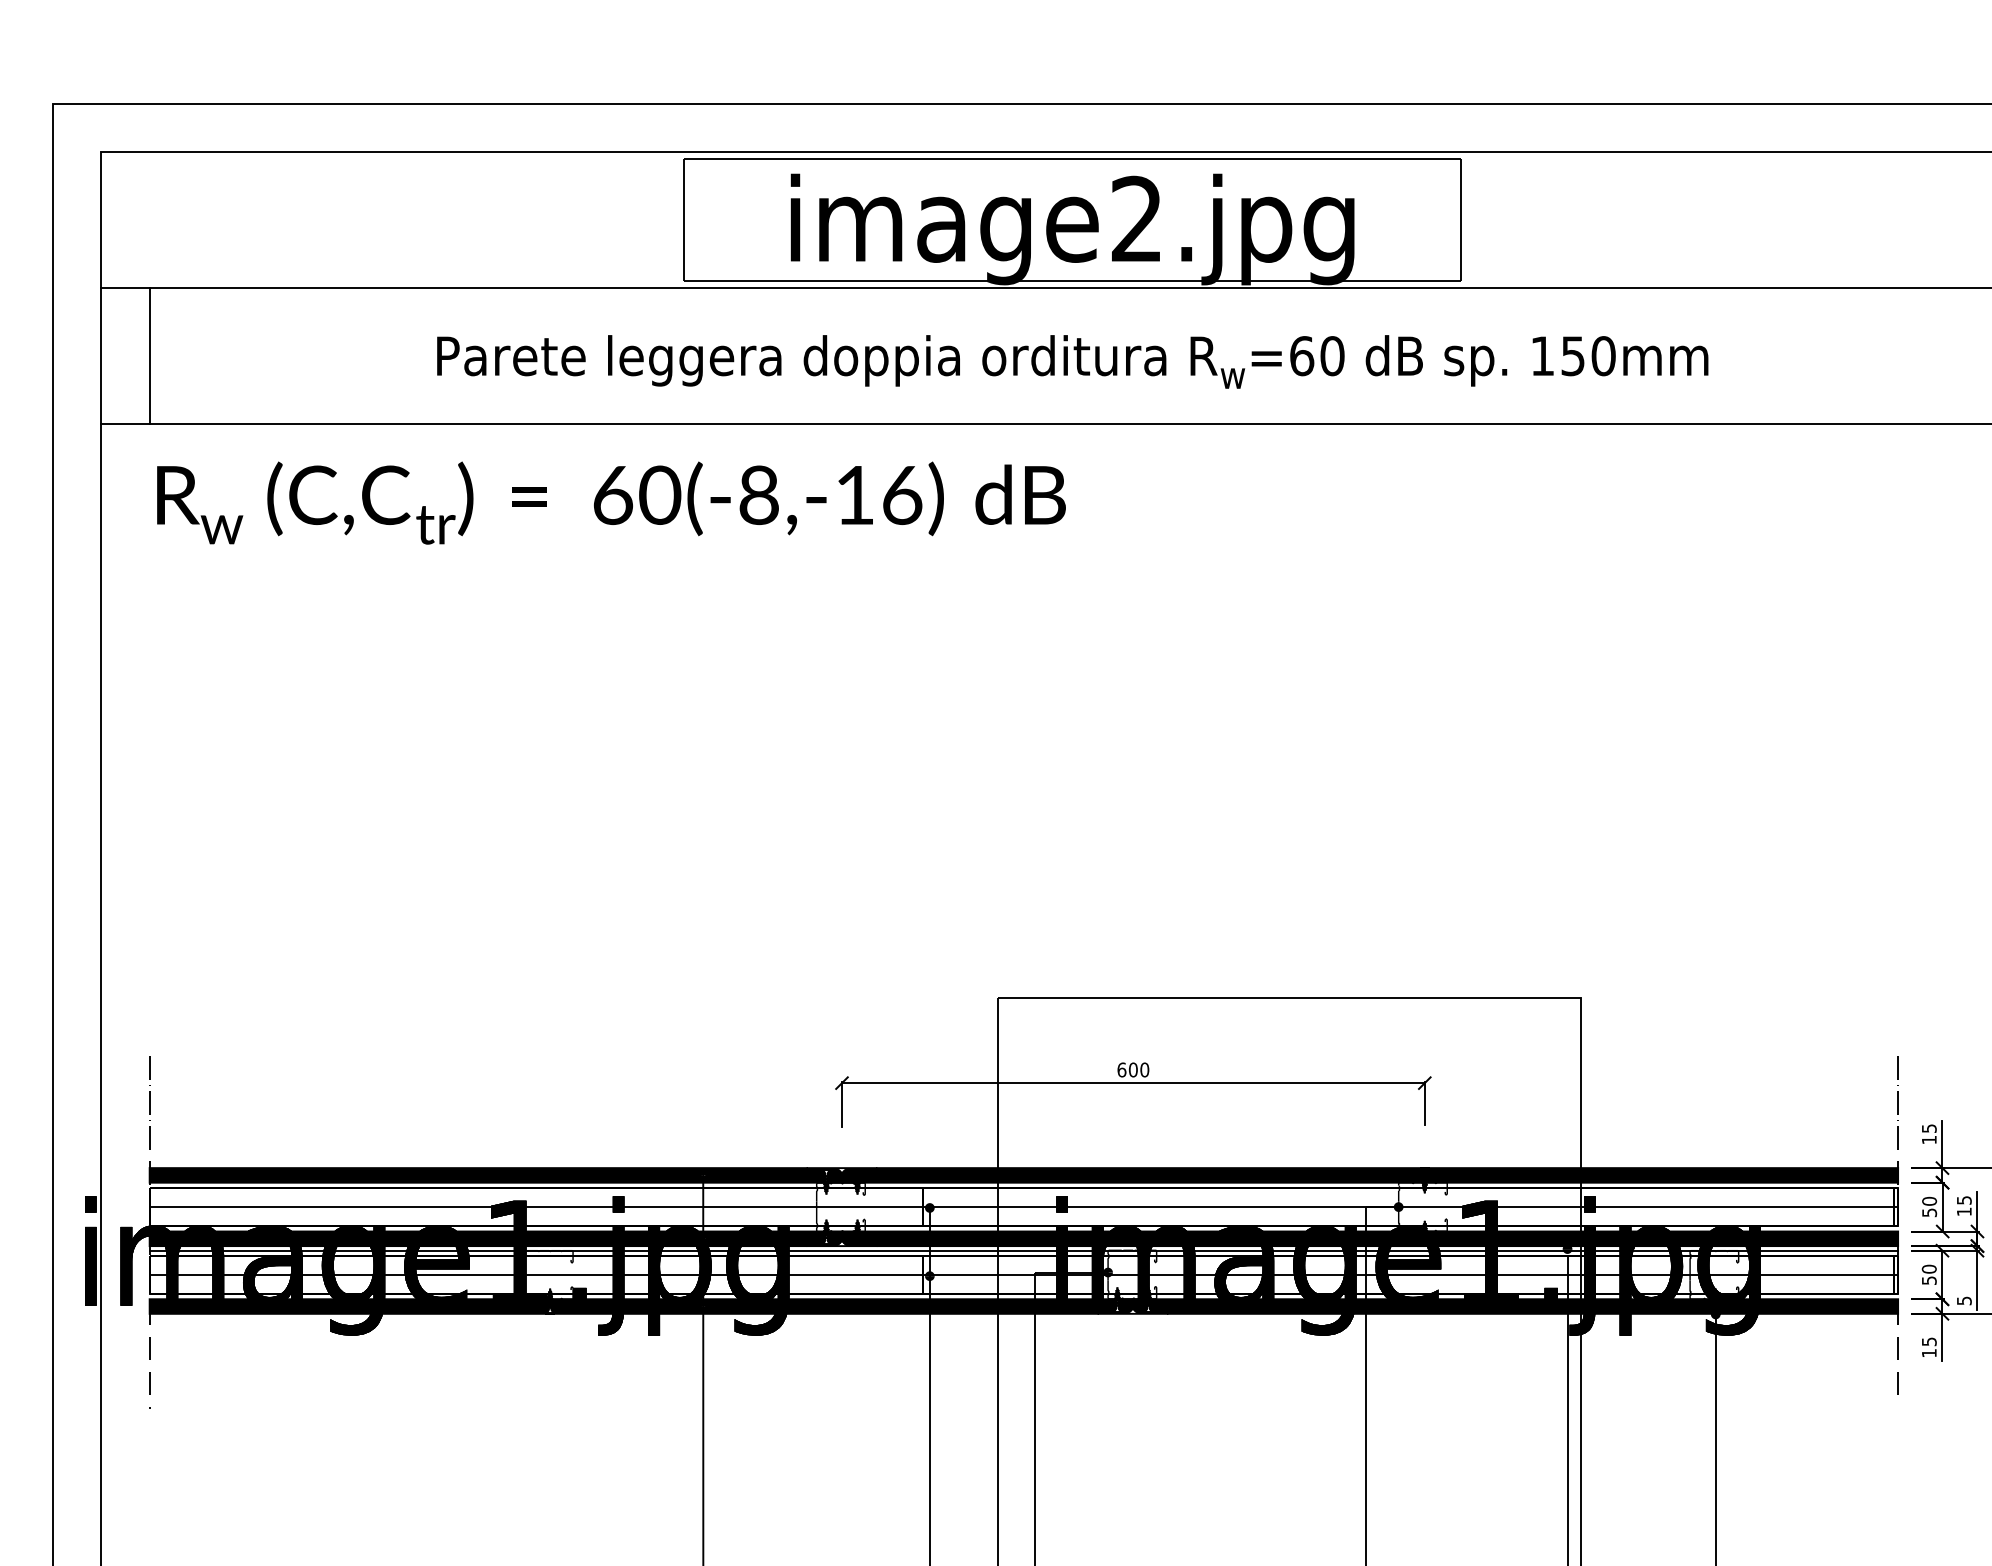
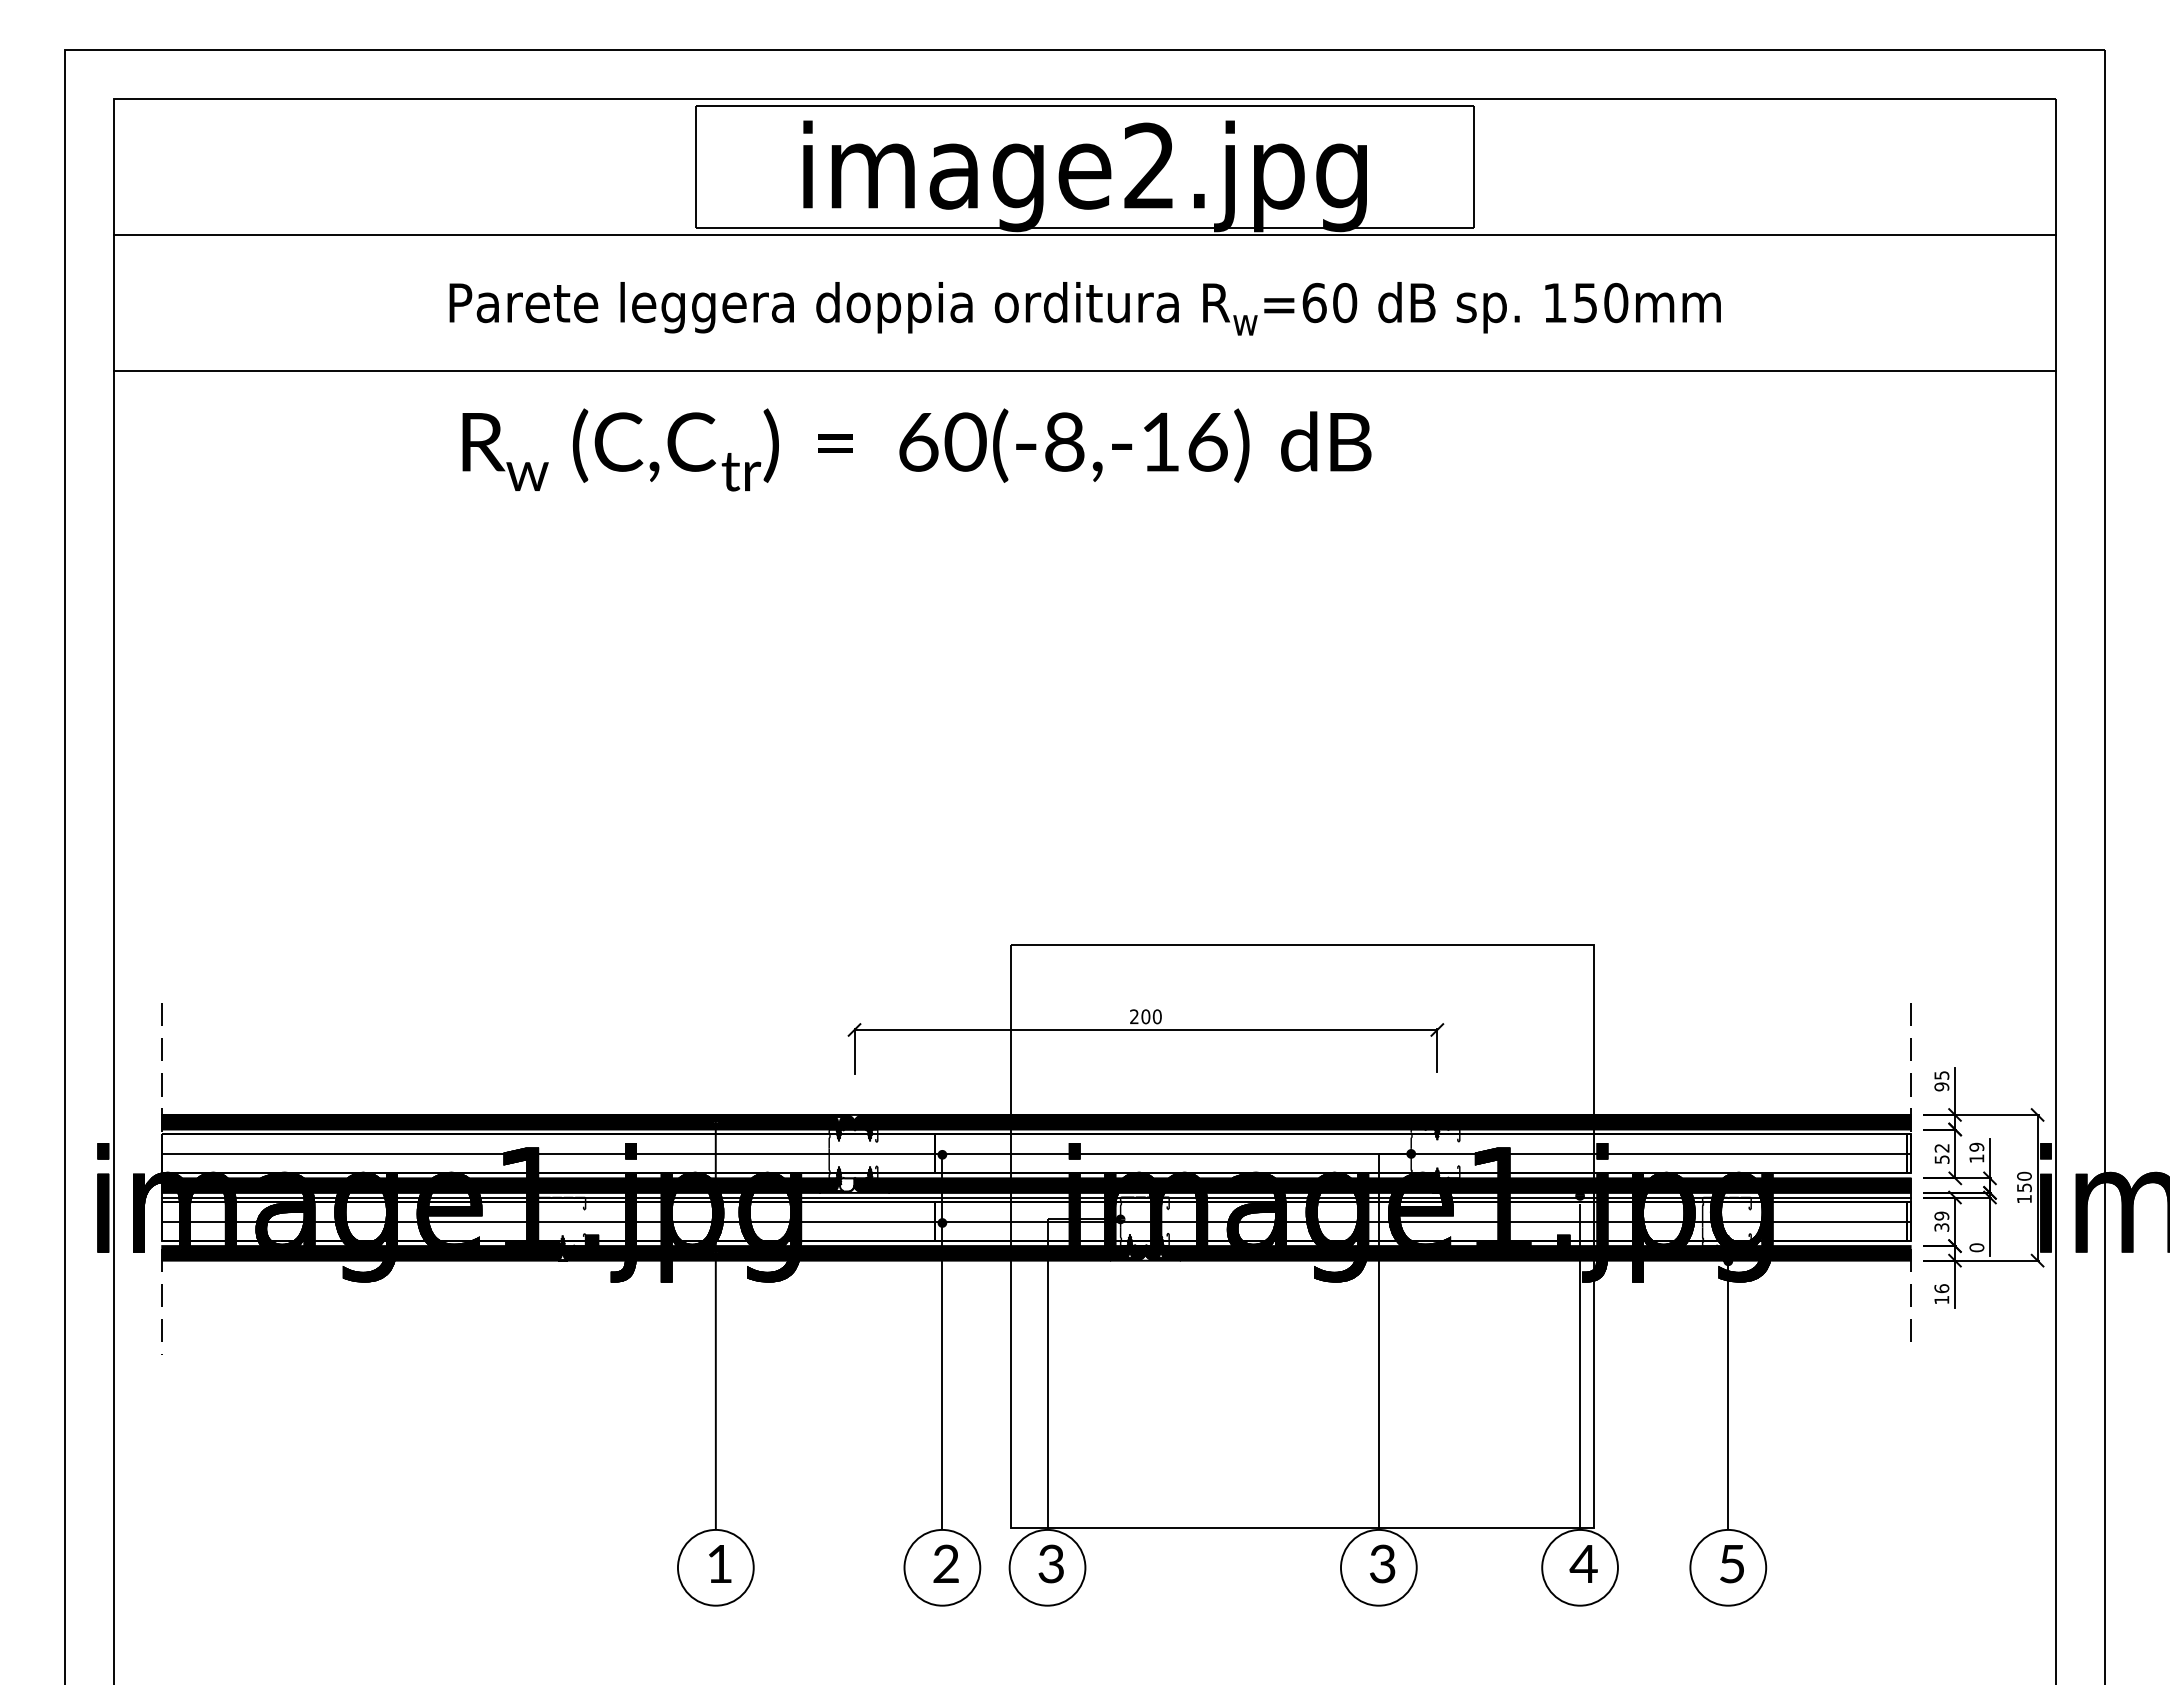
line: (149, 355) -> (162, 302), removed
text: (610, 502) -> (916, 449), moved
text: (1121, 1069) -> (1134, 1016), 600 -> 200
text: (1928, 1139) -> (1941, 1086), 15 -> 95
text: (1963, 1199) -> (1976, 1146), 15 -> 19
text: (1928, 1200) -> (1941, 1147), 50 -> 52
fill: (834, 1237) -> (847, 1184), removed
text: (1928, 1274) -> (1941, 1221), 50 -> 39
text: (1963, 1300) -> (1976, 1247), 5 -> 0
text: (1928, 1341) -> (1941, 1288), 15 -> 16

